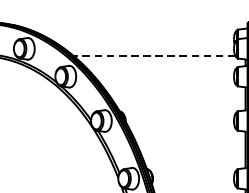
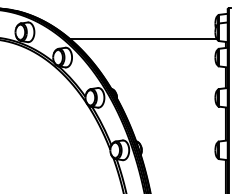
line: (153, 56) -> (142, 39), dashed -> solid

